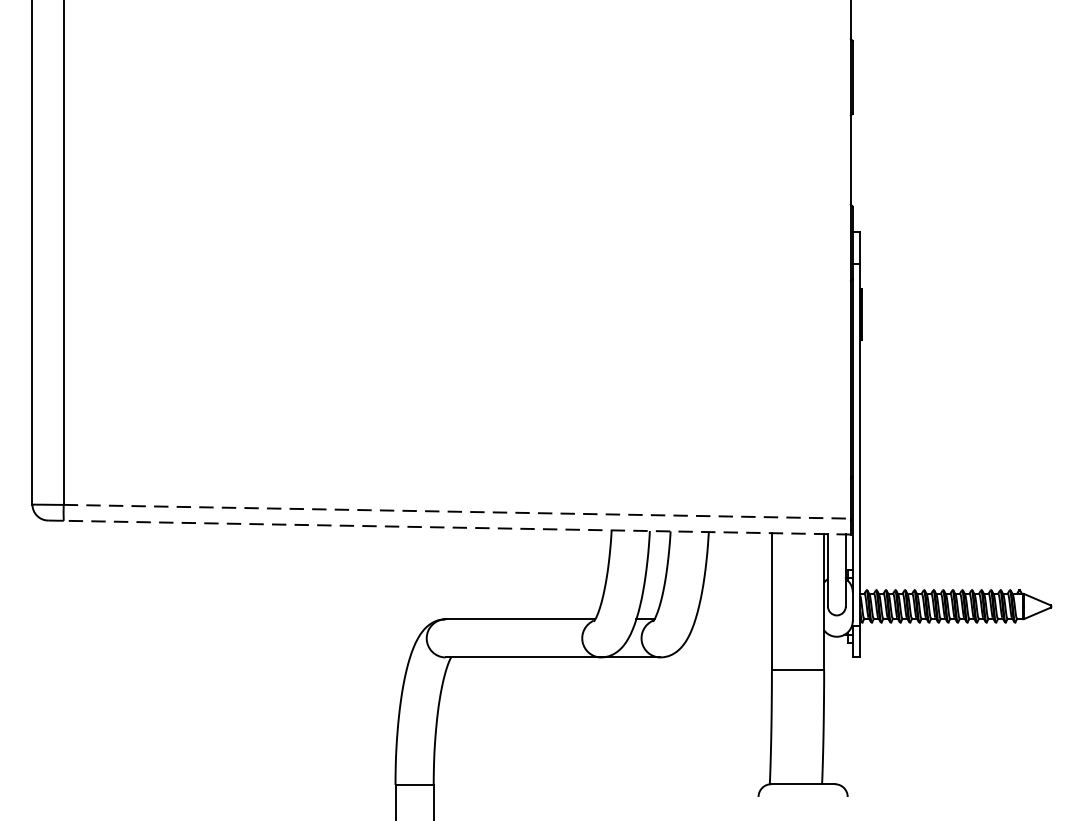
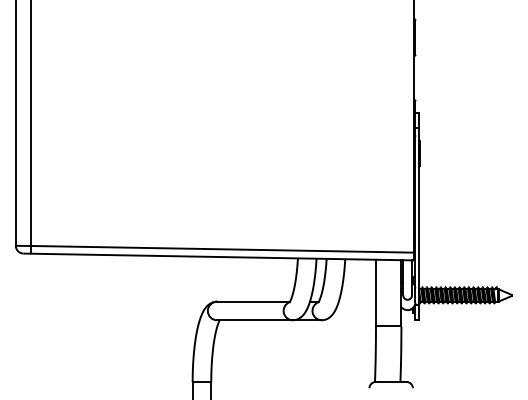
line: (456, 512) -> (222, 249), dashed -> solid
line: (456, 528) -> (222, 257), dashed -> solid

